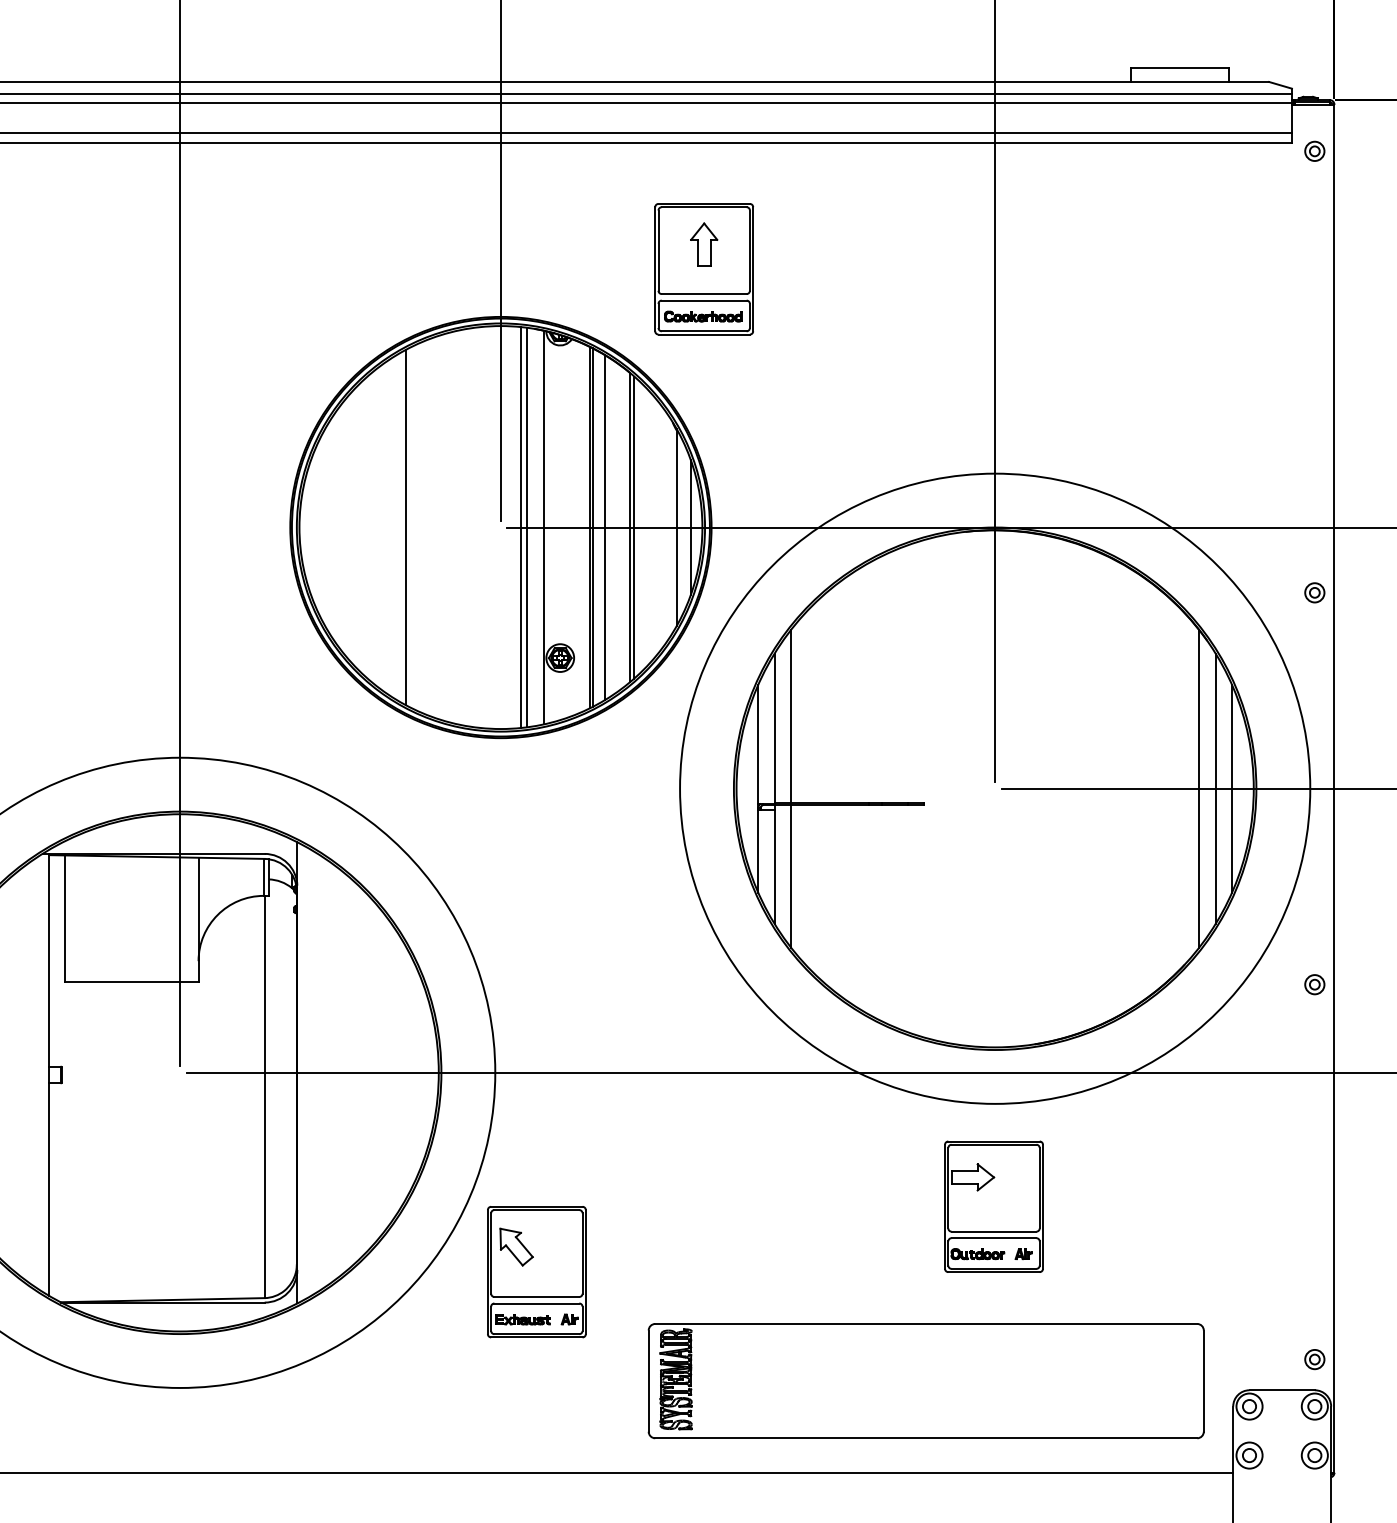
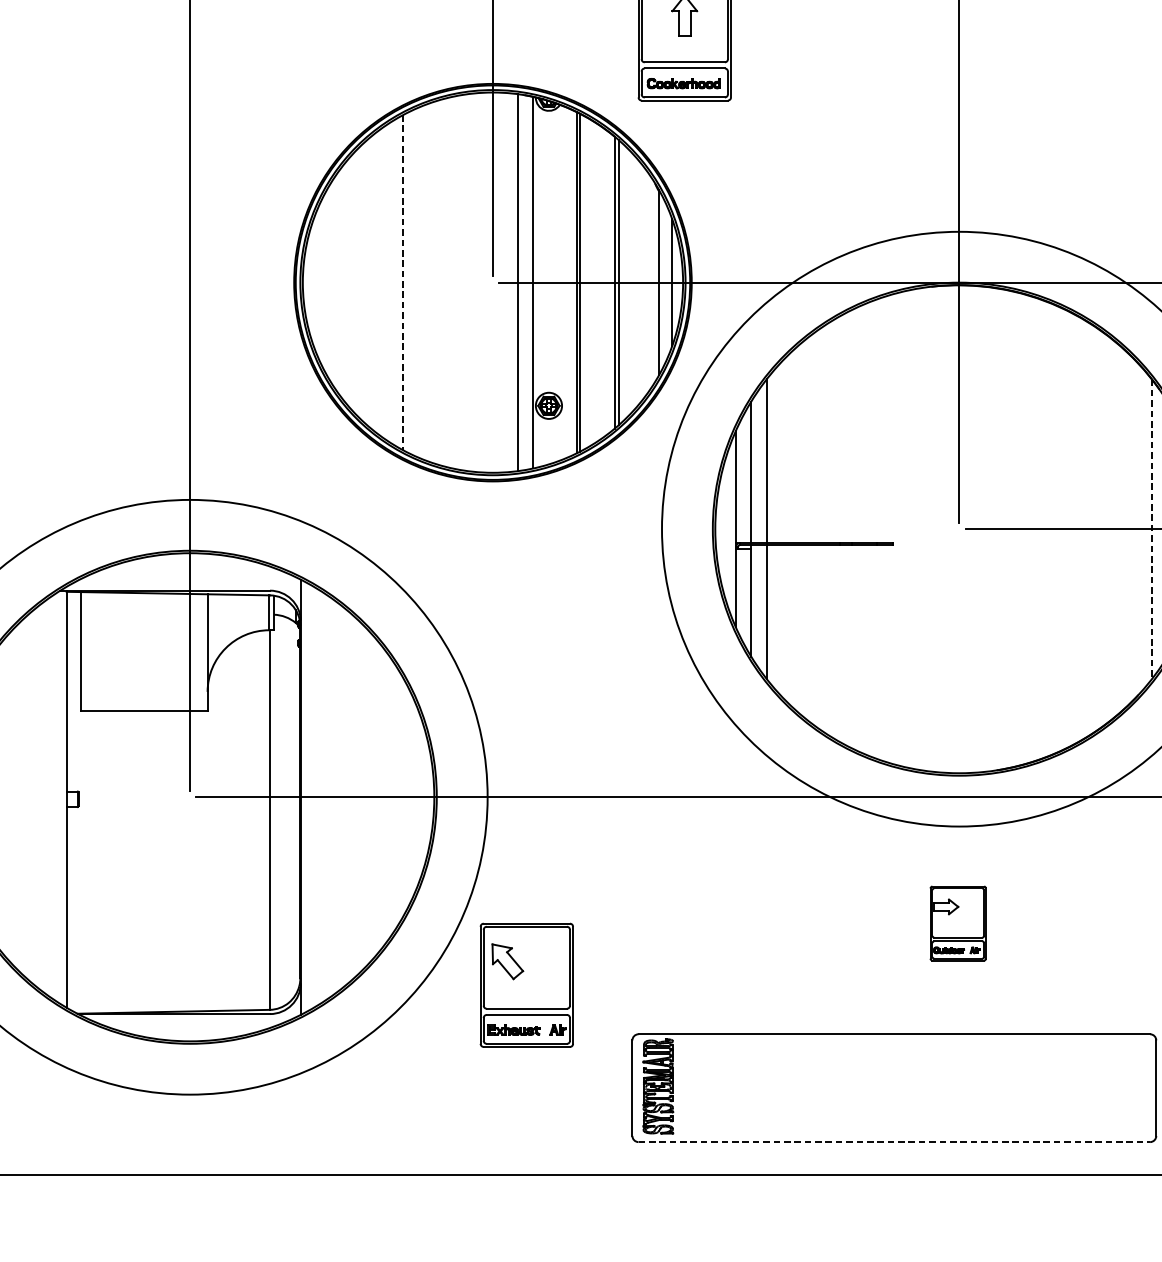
line: (406, 527) -> (403, 282), solid -> dashed
line: (521, 527) -> (512, 282), removed
line: (605, 527) -> (591, 282), removed
line: (1199, 788) -> (1152, 528), solid -> dashed
part: (993, 1206) -> (957, 923), size x0.6
line: (926, 1438) -> (894, 1142), solid -> dashed

